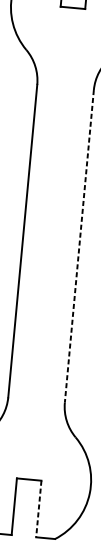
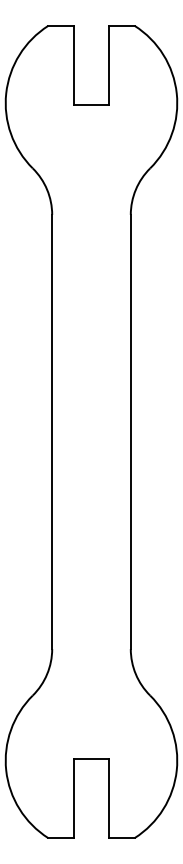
line: (79, 246) -> (130, 432), dashed -> solid
line: (38, 509) -> (108, 799), dashed -> solid

